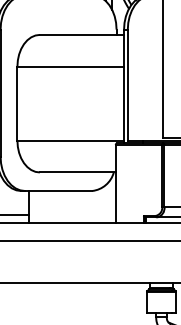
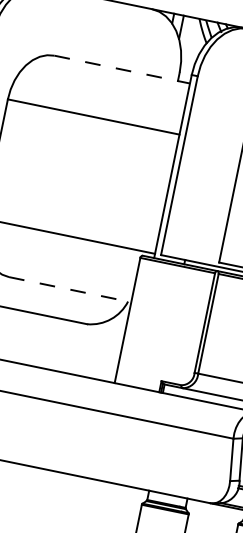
line: (82, 34) -> (123, 69), solid -> dashed
line: (77, 172) -> (69, 289), solid -> dashed

